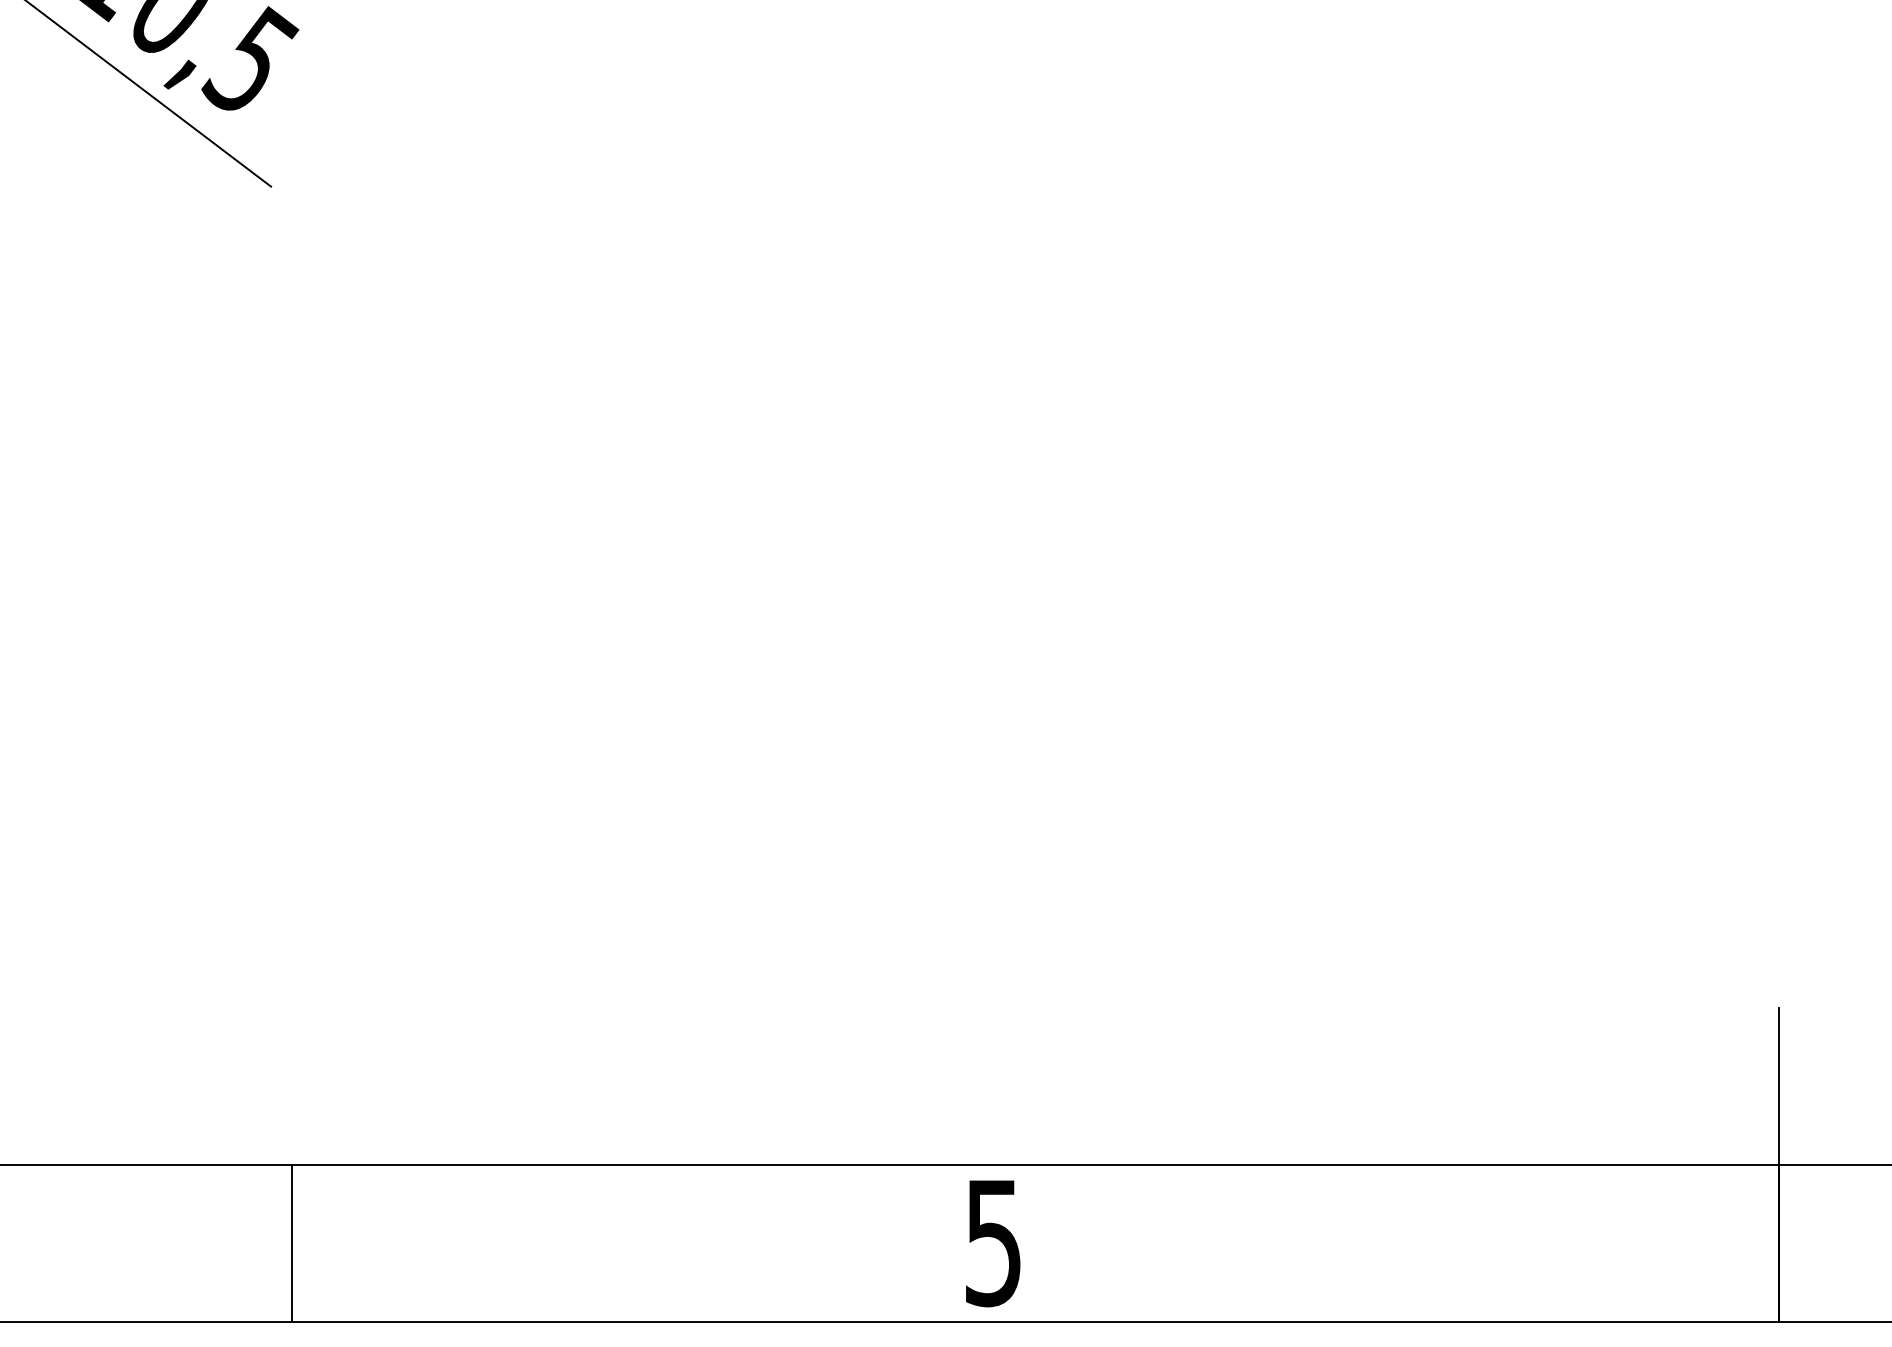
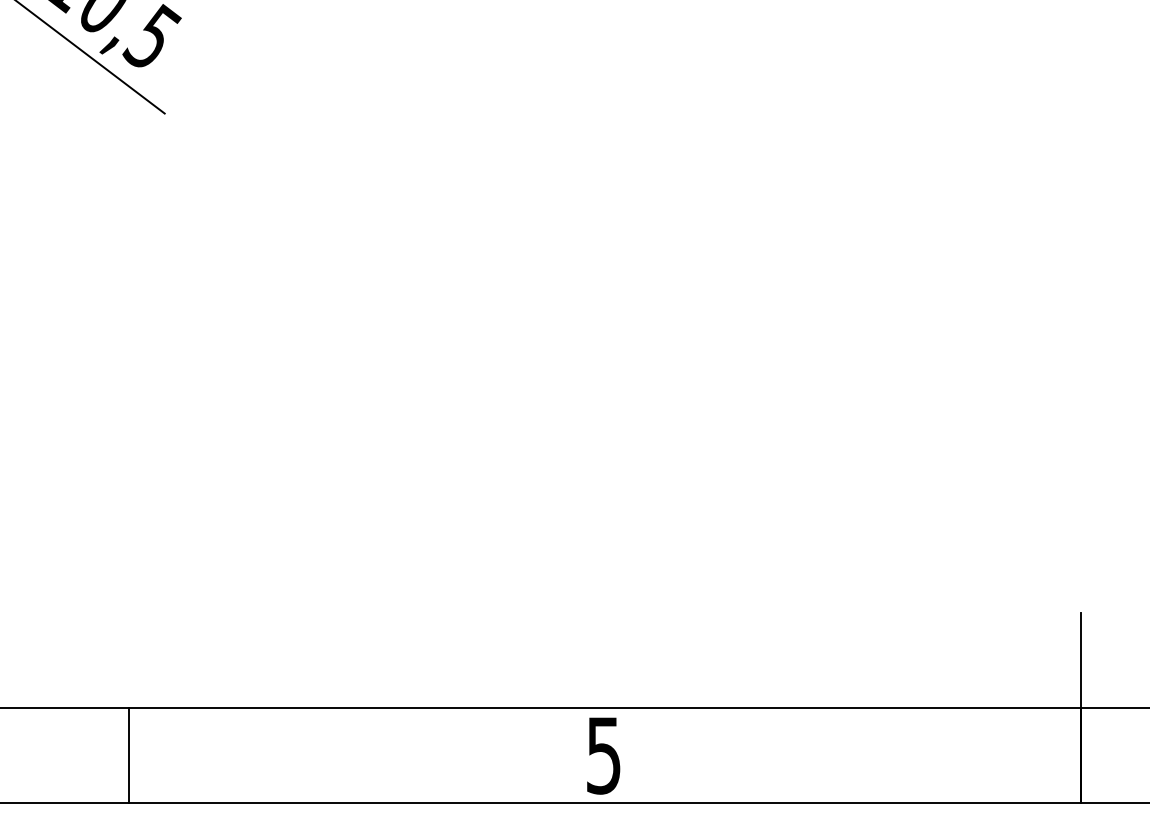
line: (292, 1242) -> (128, 755), moved

